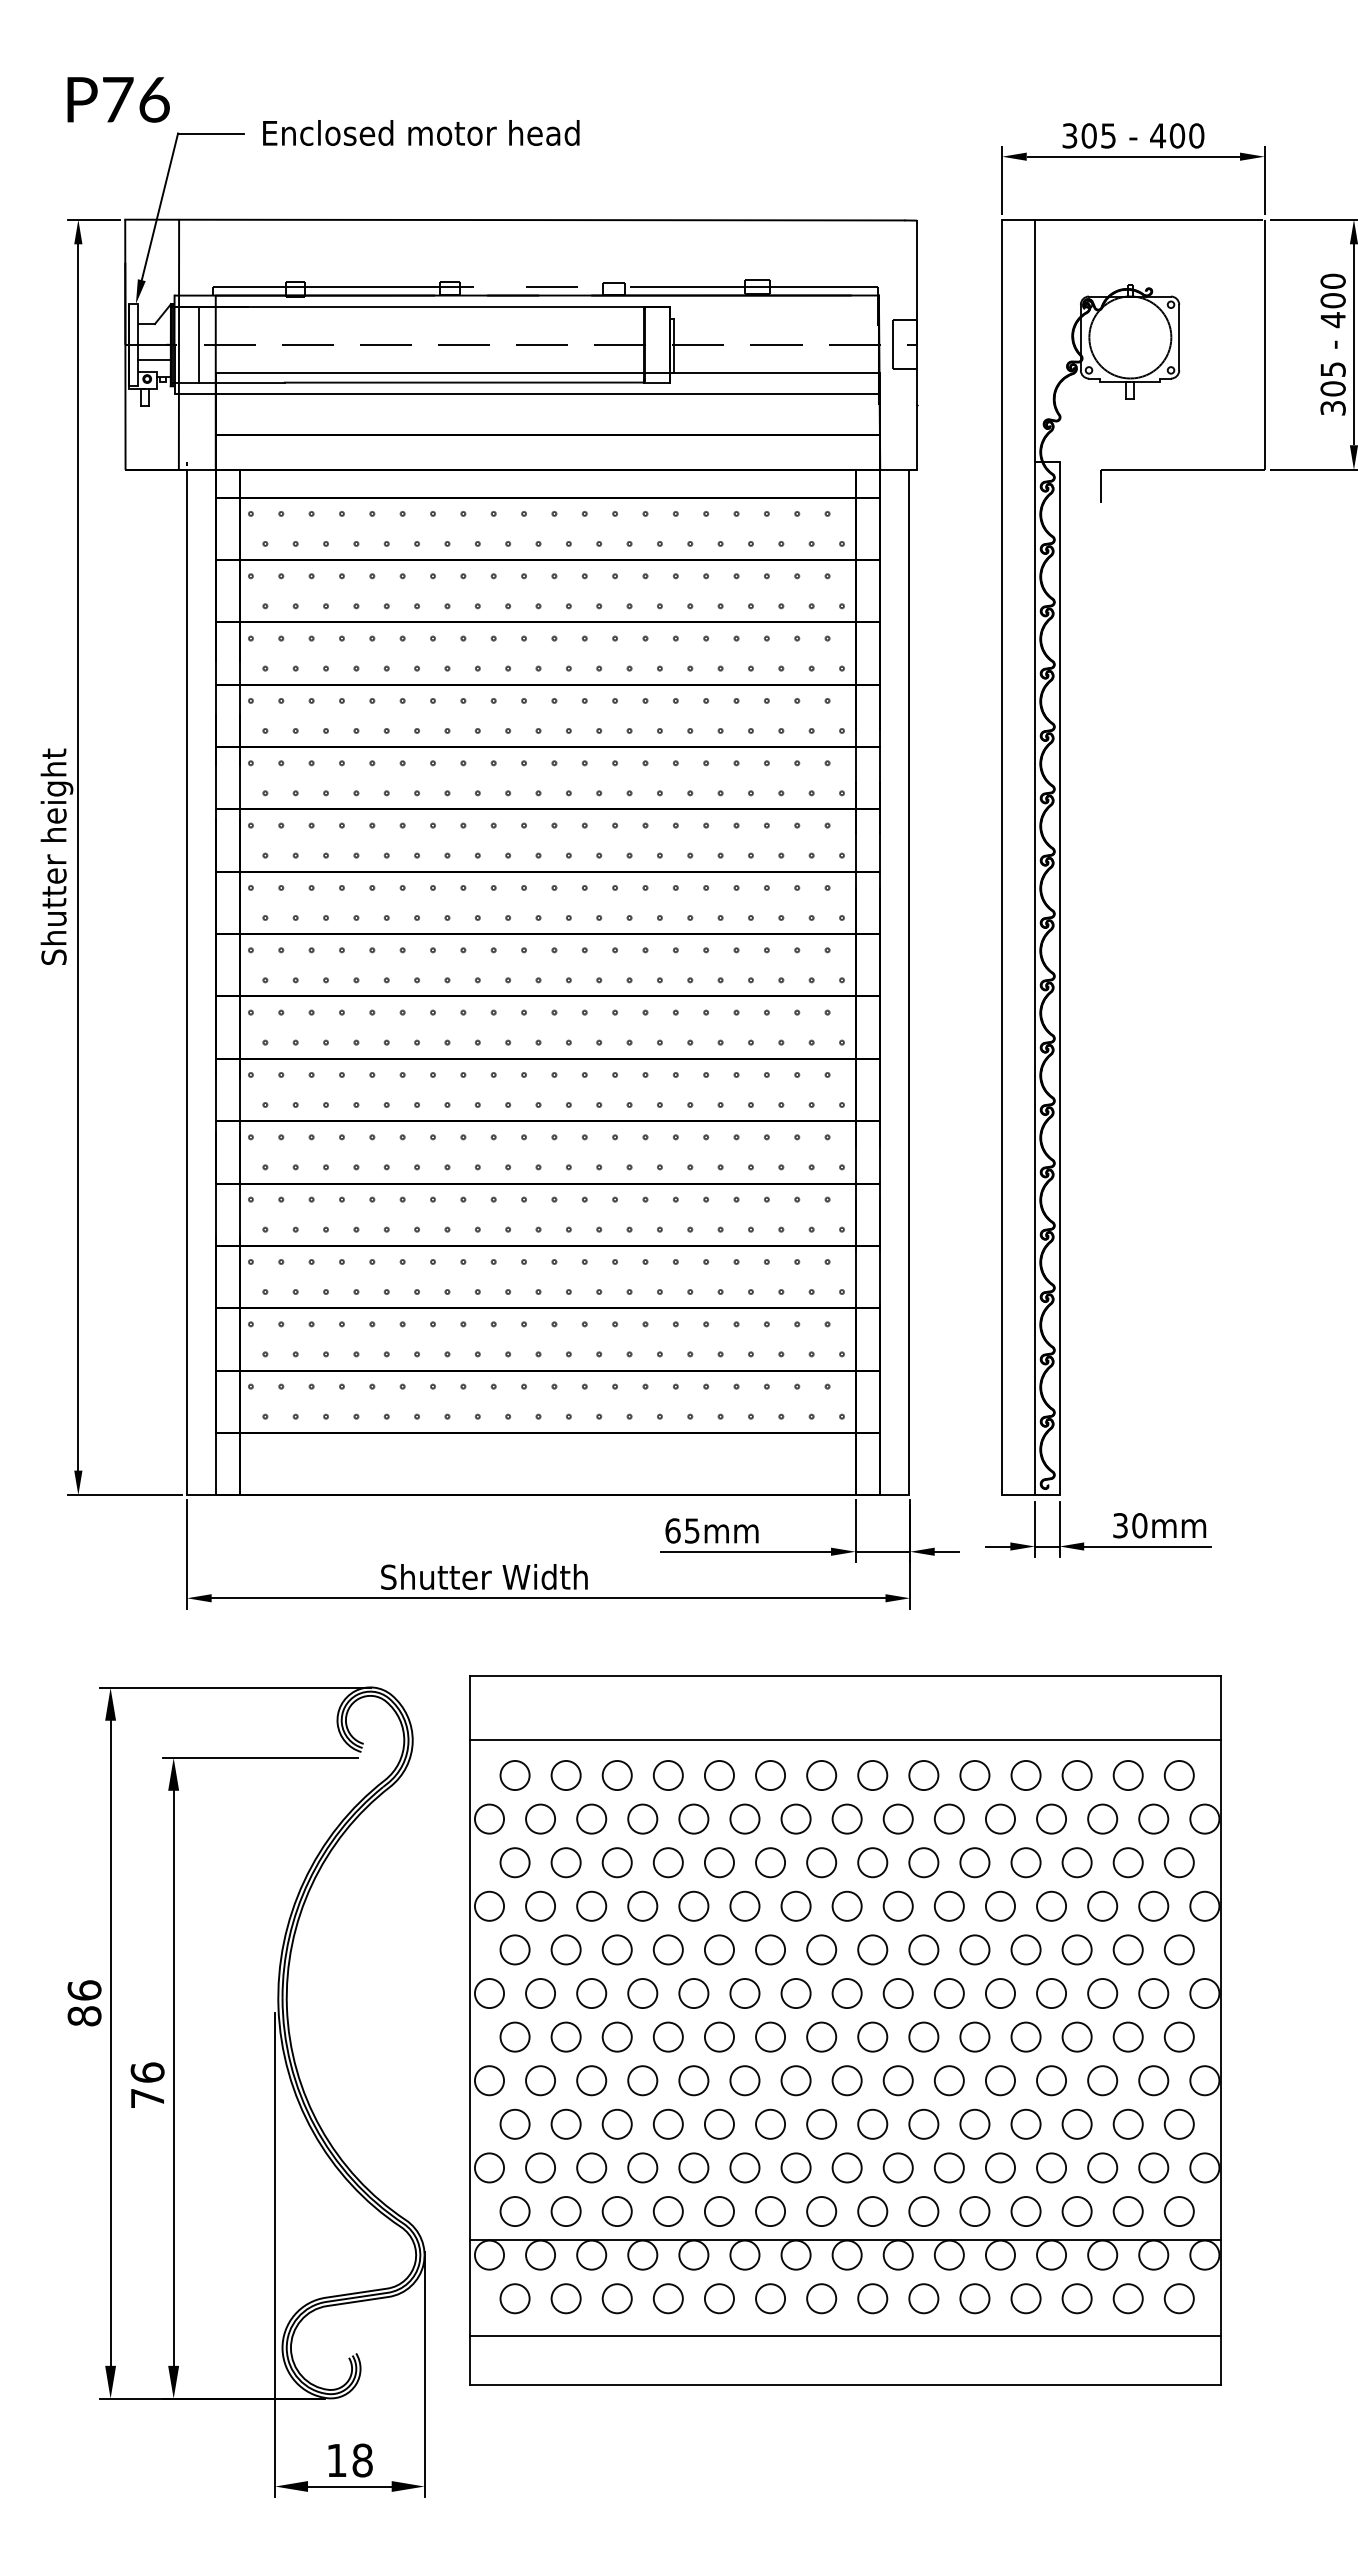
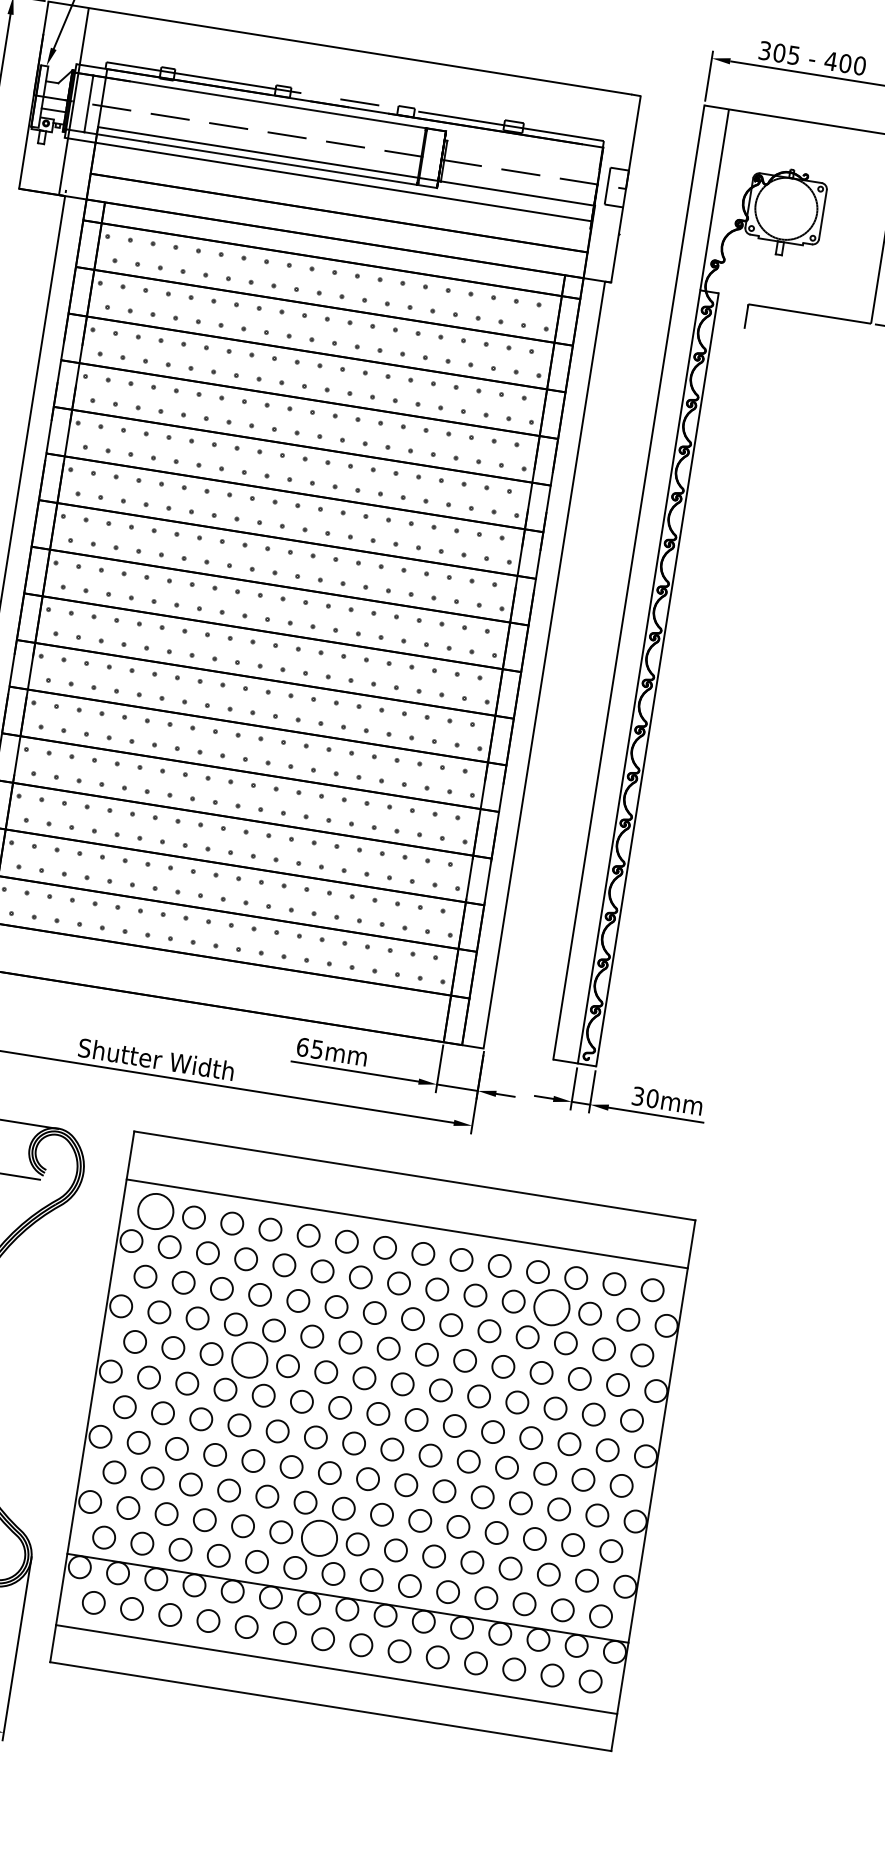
circle: (514, 1775) -> (155, 1211), size x1.6
circle: (1051, 1818) -> (551, 1307), size x1.6
circle: (667, 1949) -> (249, 1359), size x1.6
circle: (795, 2167) -> (319, 1537), size x1.6

